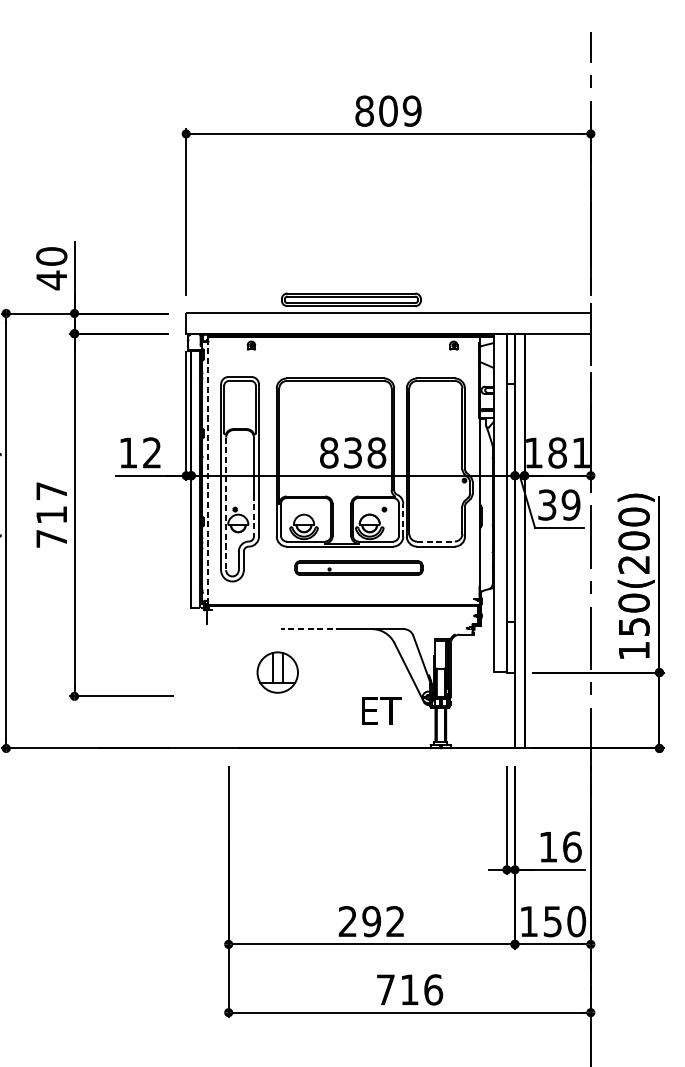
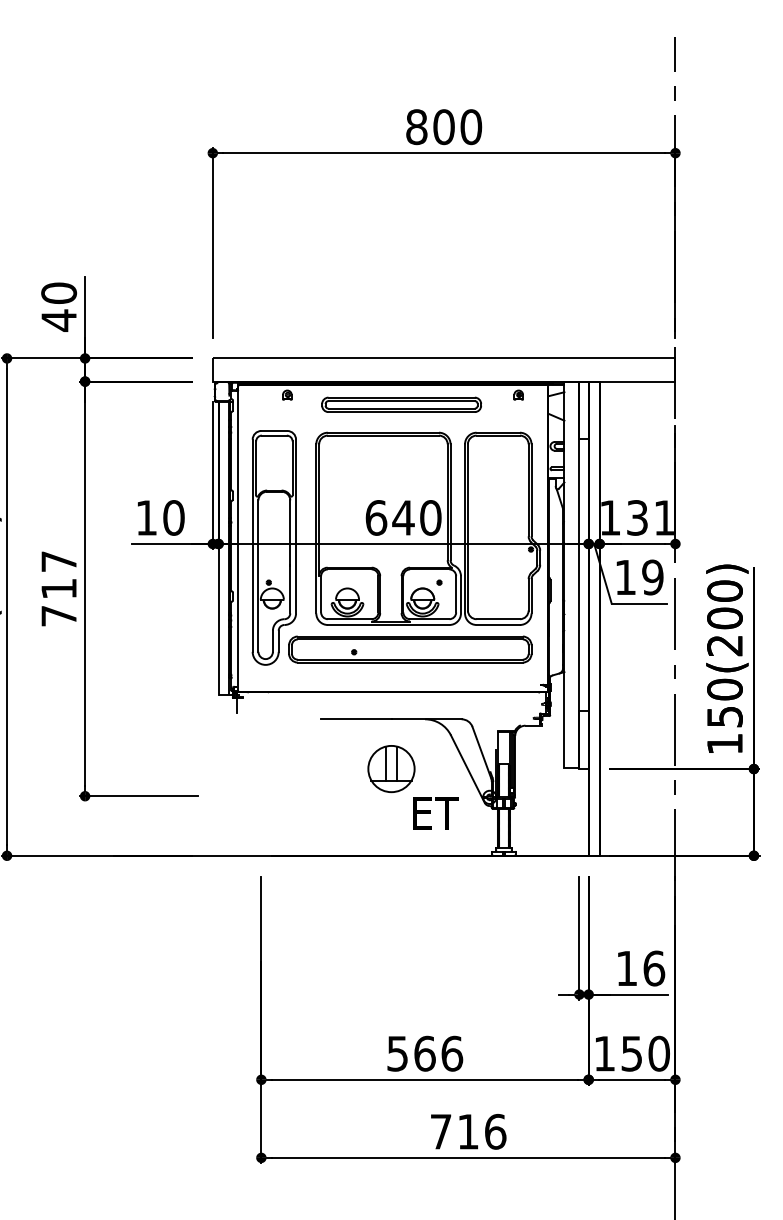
text: (412, 111) -> (471, 127), 809 -> 800
part: (351, 299) -> (401, 404), moved
text: (151, 452) -> (173, 517), 12 -> 10
text: (352, 452) -> (403, 517), 838 -> 640
text: (557, 452) -> (637, 517), 181 -> 131
line: (208, 470) -> (238, 538), dashed -> solid
line: (226, 504) -> (258, 576), dashed -> solid
text: (547, 505) -> (625, 577), 39 -> 19
line: (254, 515) -> (290, 589), dashed -> solid
line: (402, 519) -> (460, 594), dashed -> solid
line: (436, 541) -> (498, 619), dashed -> solid
part: (359, 568) -> (410, 649), size x1.67
line: (311, 629) -> (355, 719), dashed -> solid
part: (277, 672) -> (391, 769), moved
text: (372, 921) -> (425, 1053), 292 -> 566

